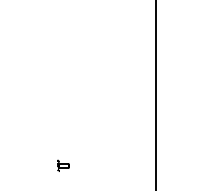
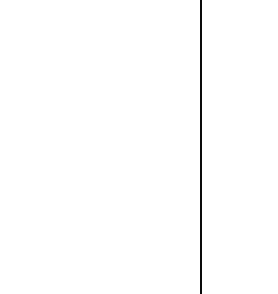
part: (63, 165) -> (86, 260), removed

